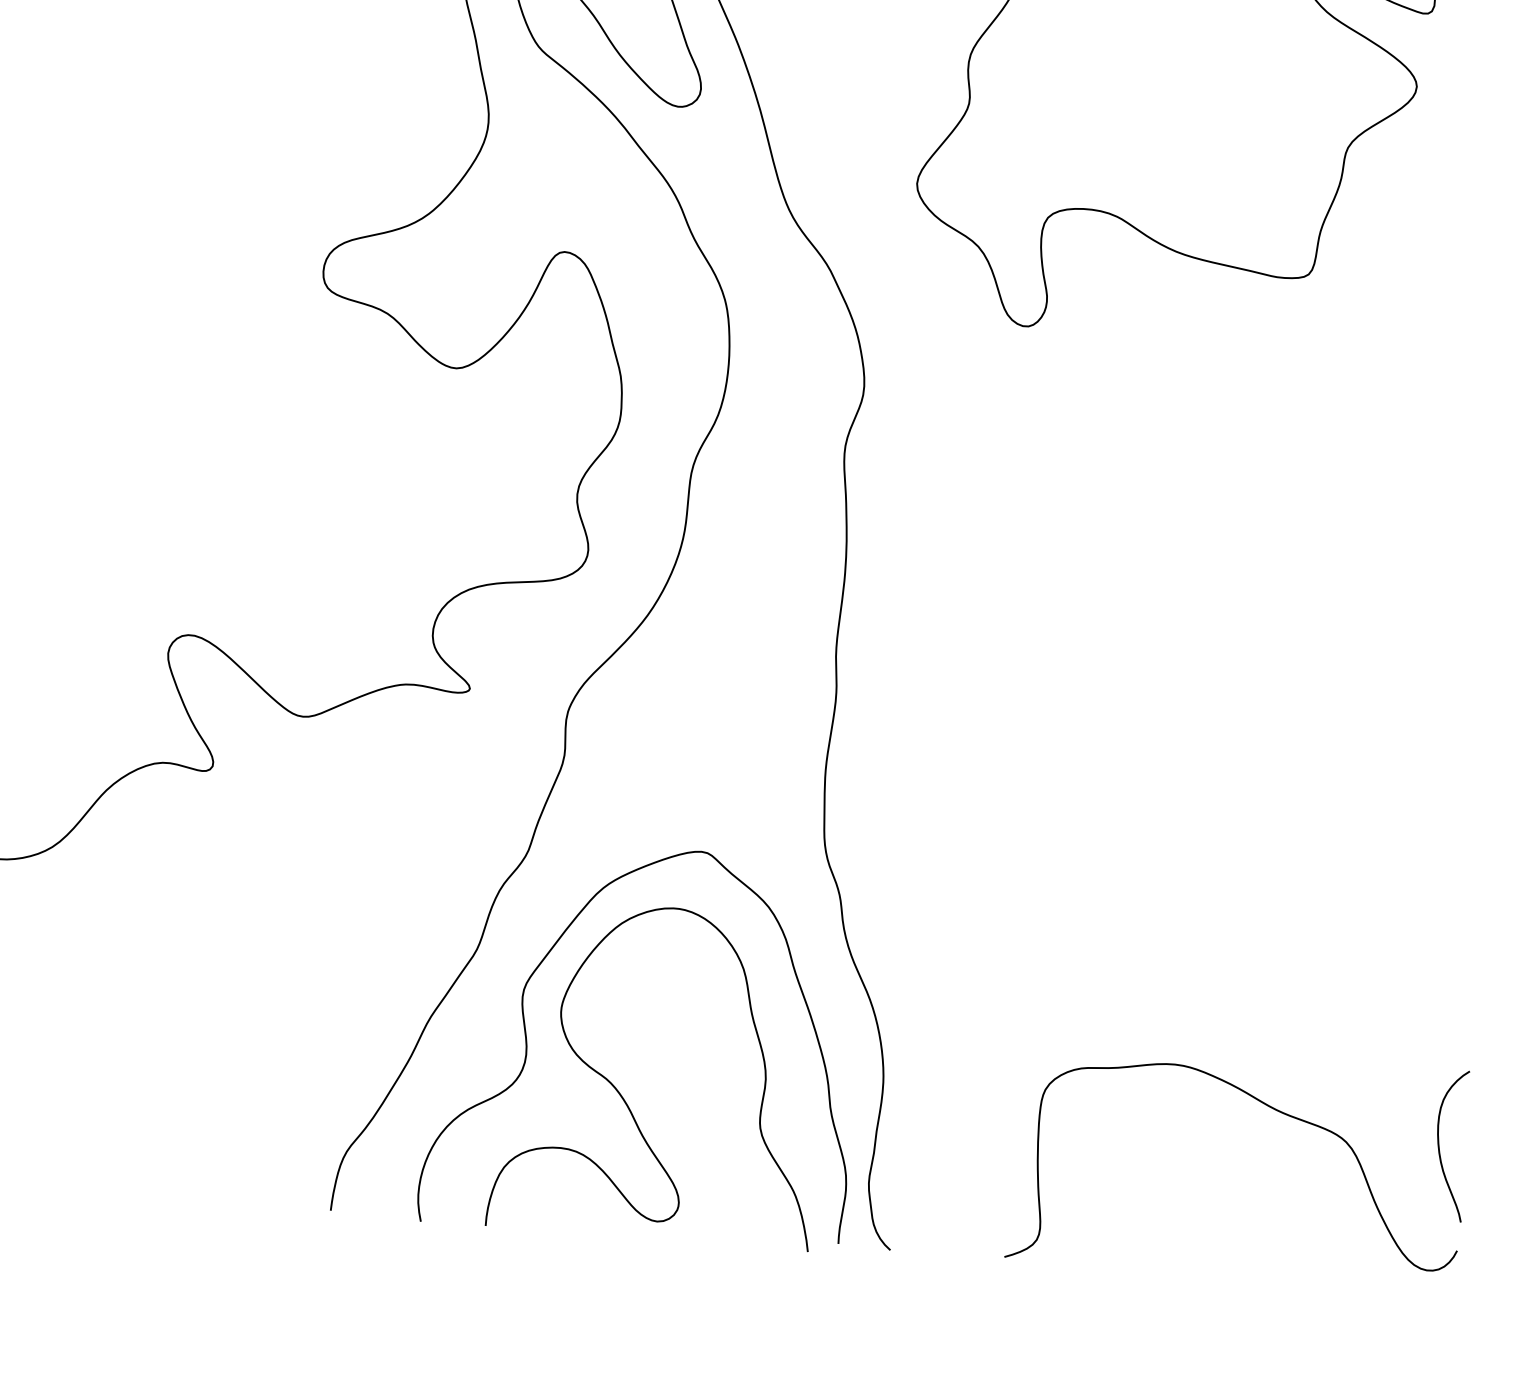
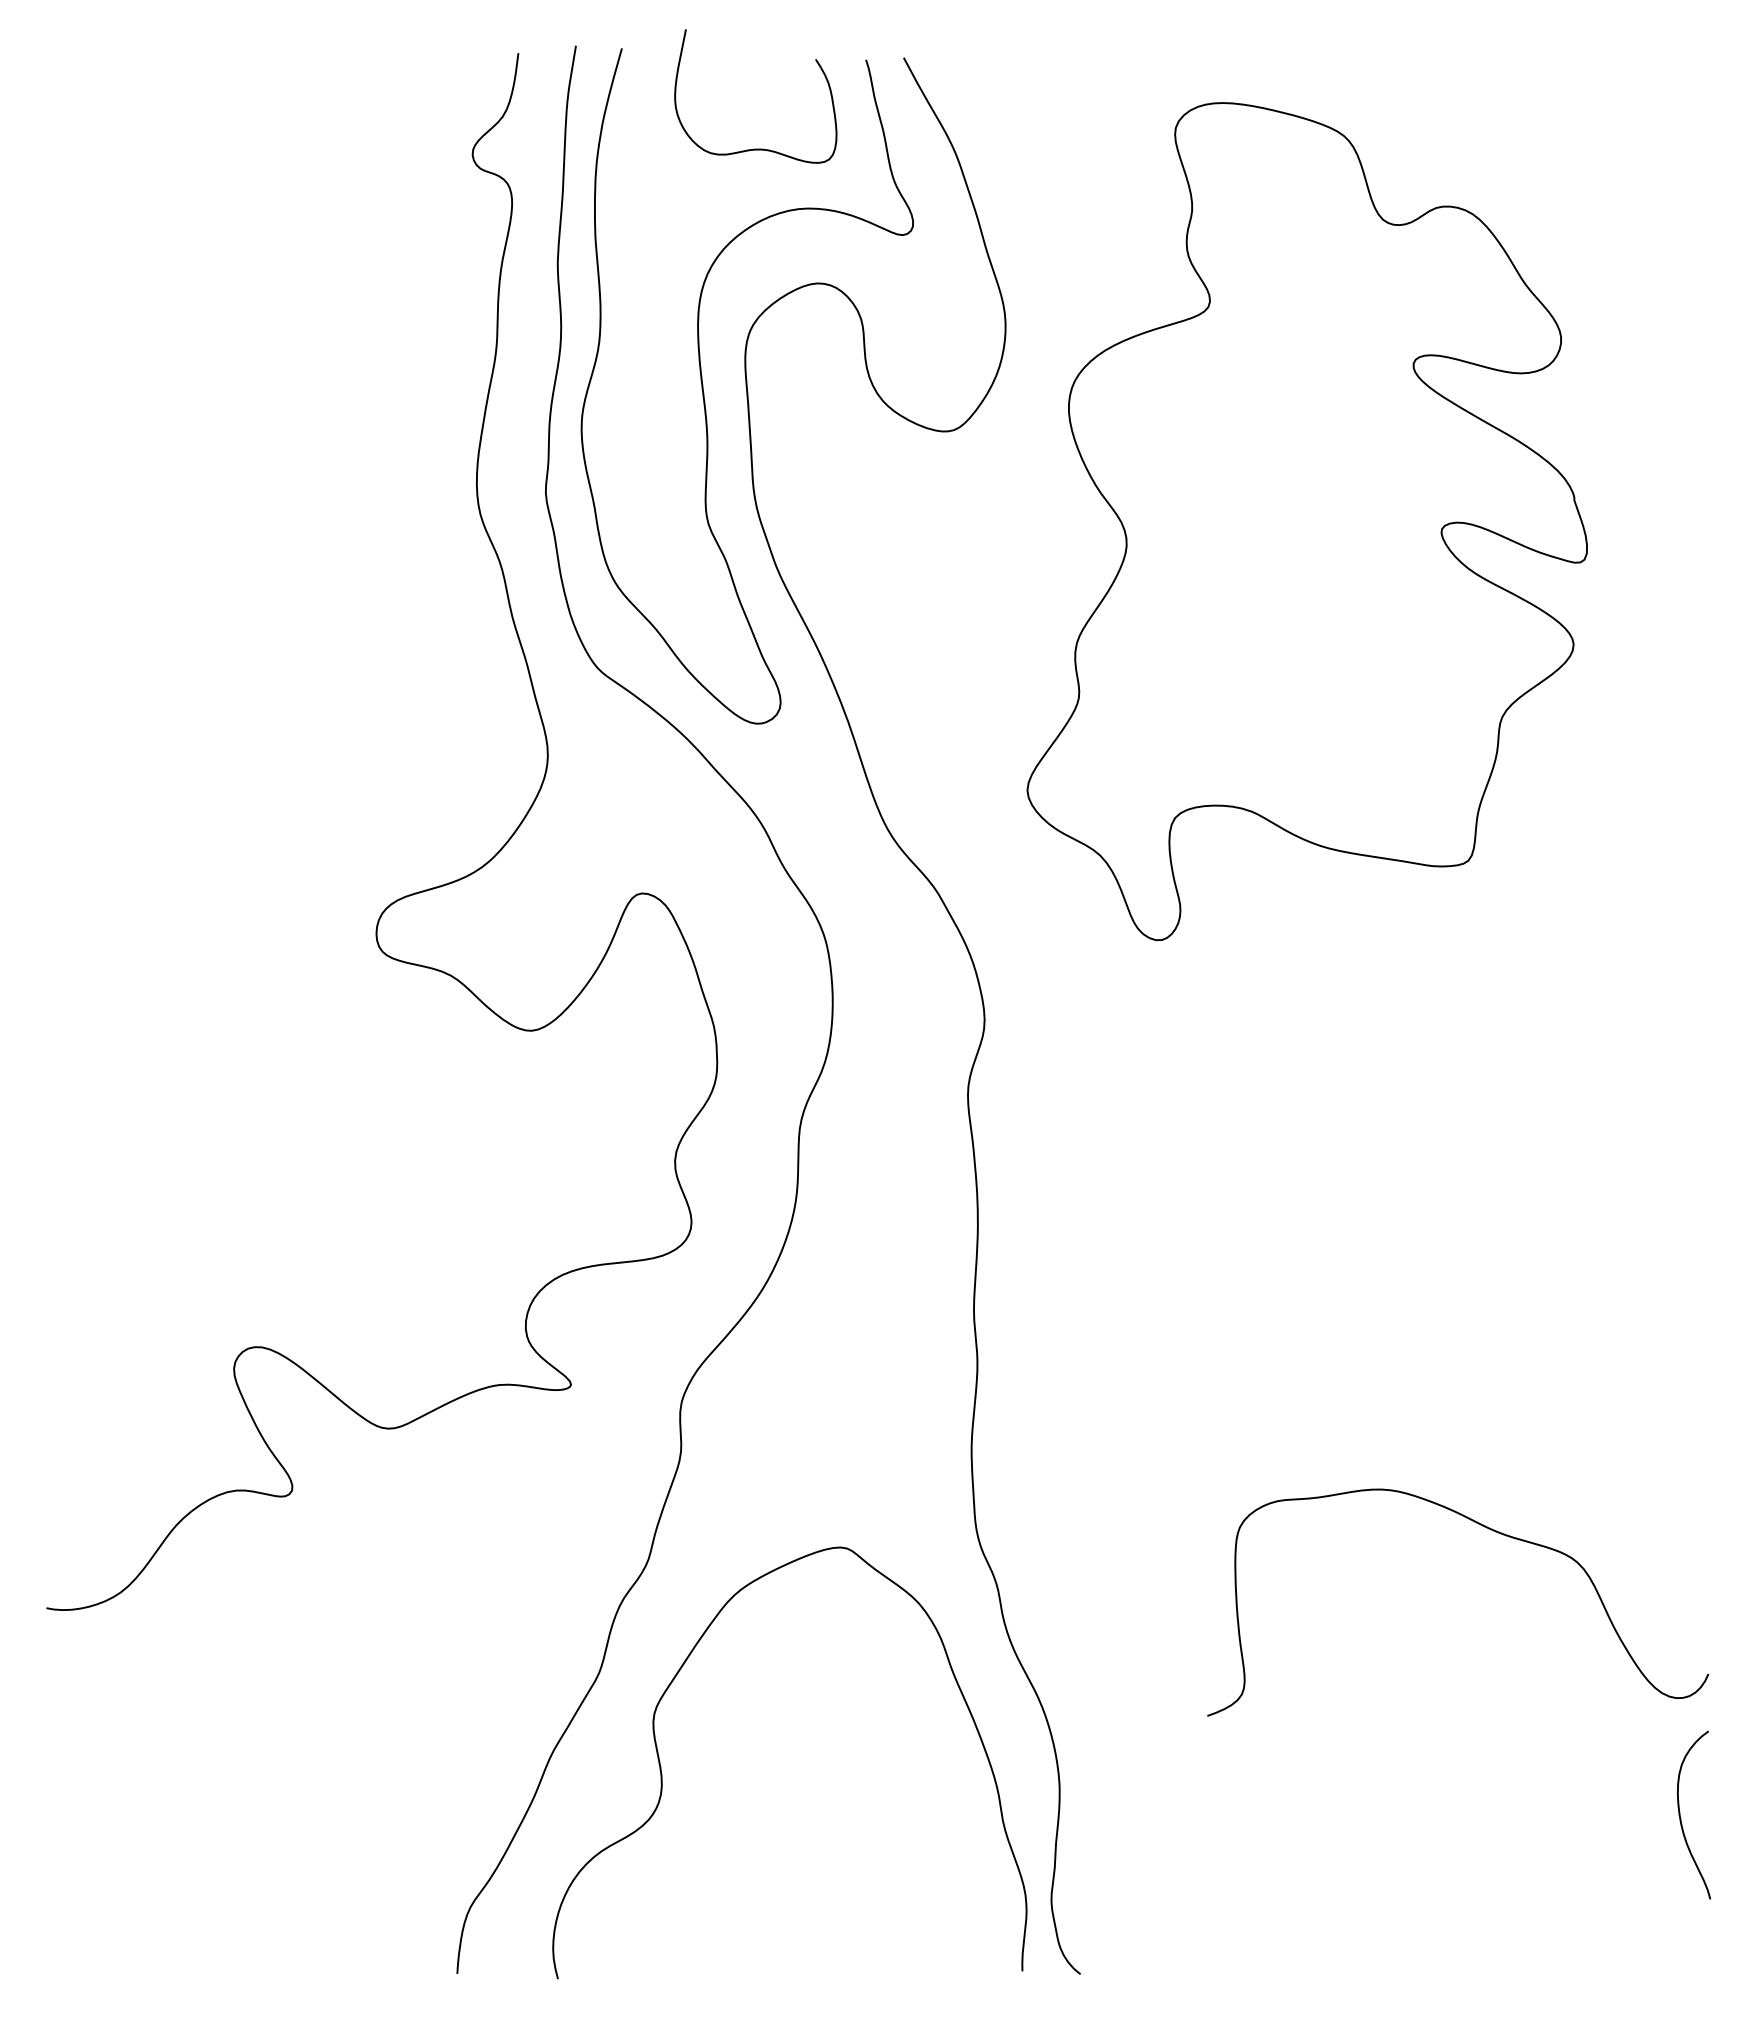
curve: (623, 1098) -> (773, 1826), removed
curve: (1268, 1107) -> (1488, 1529), moved

